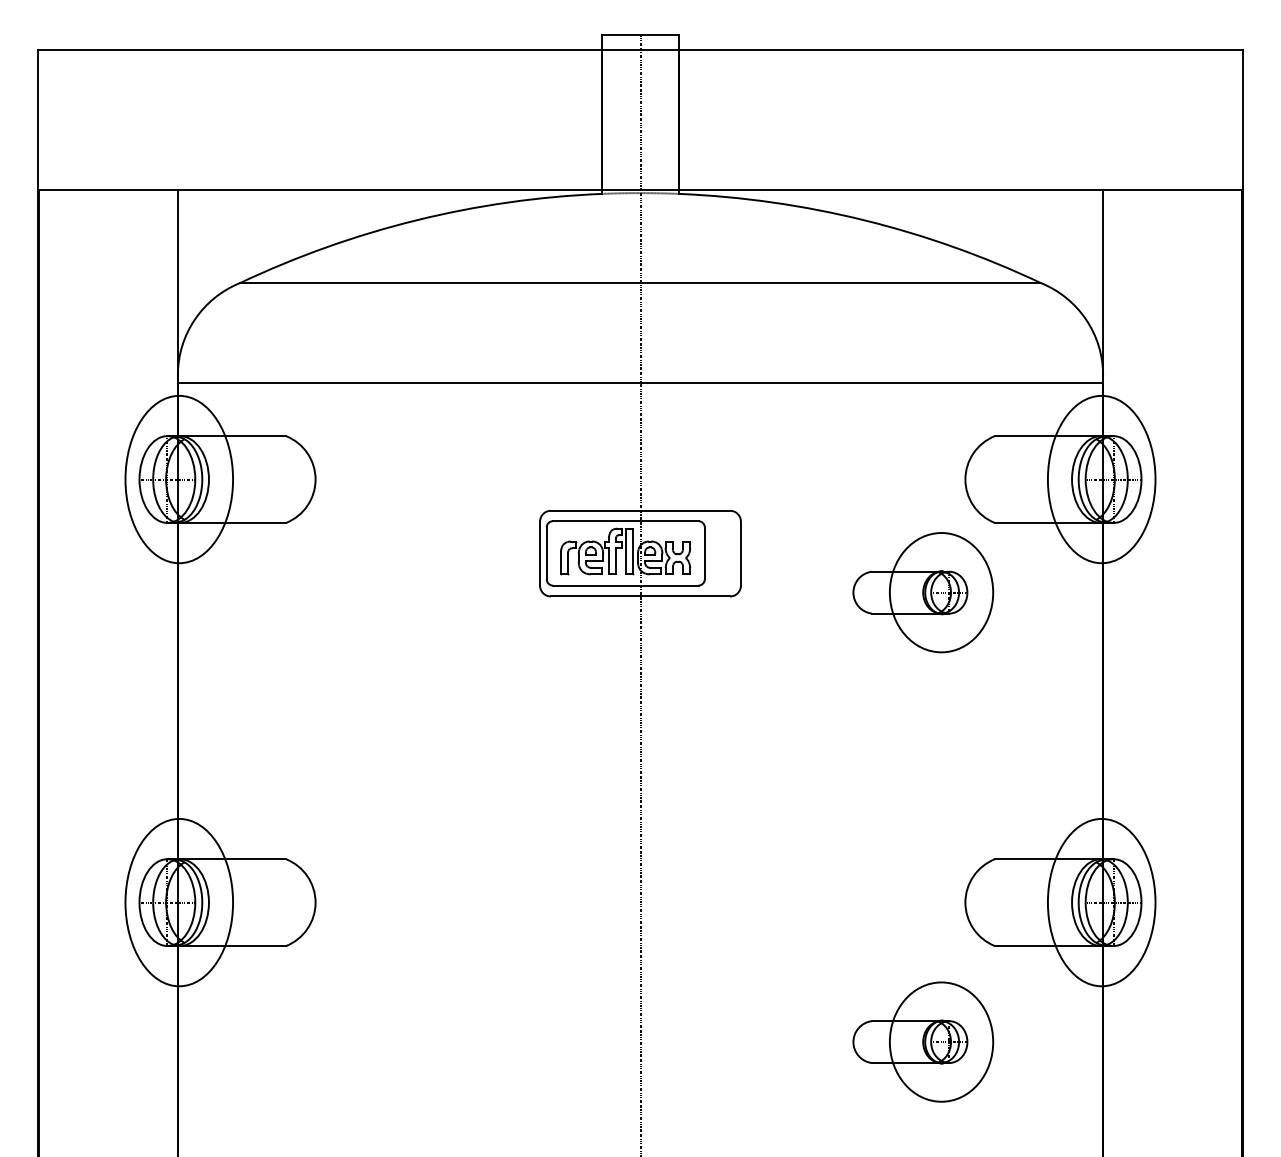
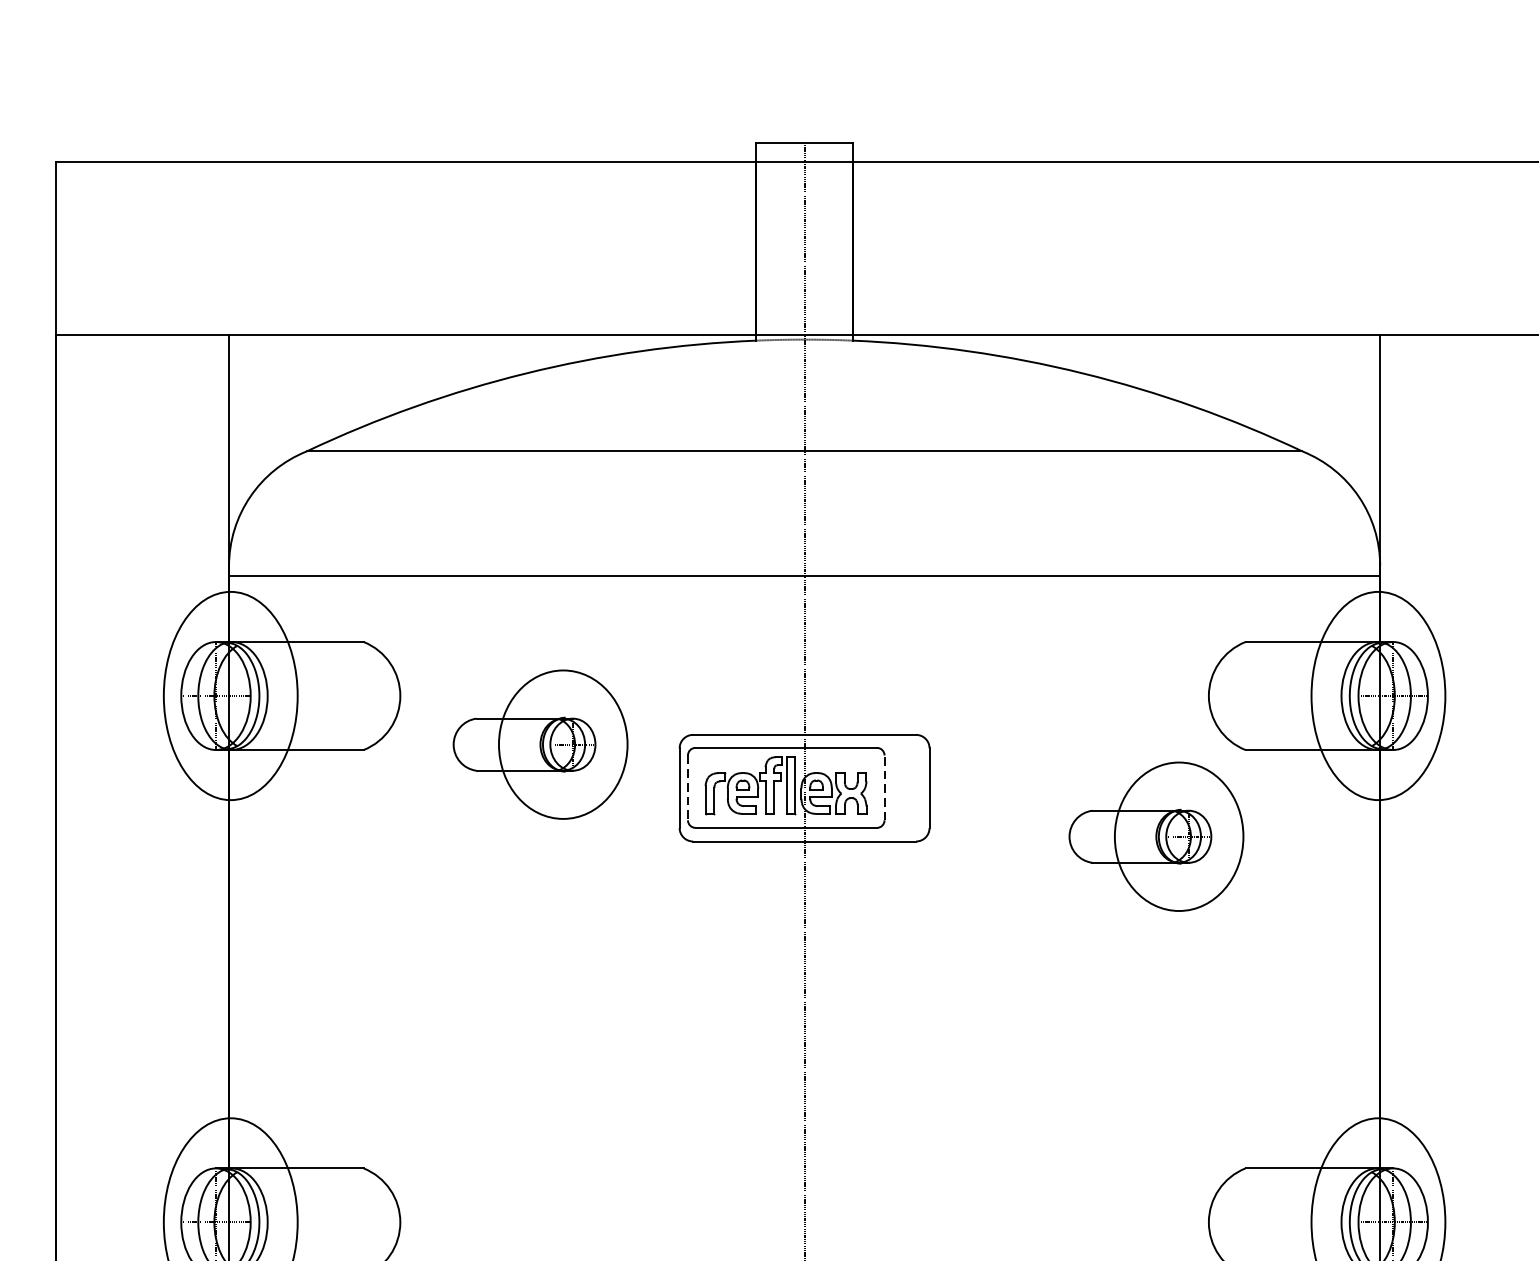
part: (428, 518) -> (540, 744), added
line: (704, 552) -> (884, 786), solid -> dashed
line: (546, 553) -> (687, 788), solid -> dashed

